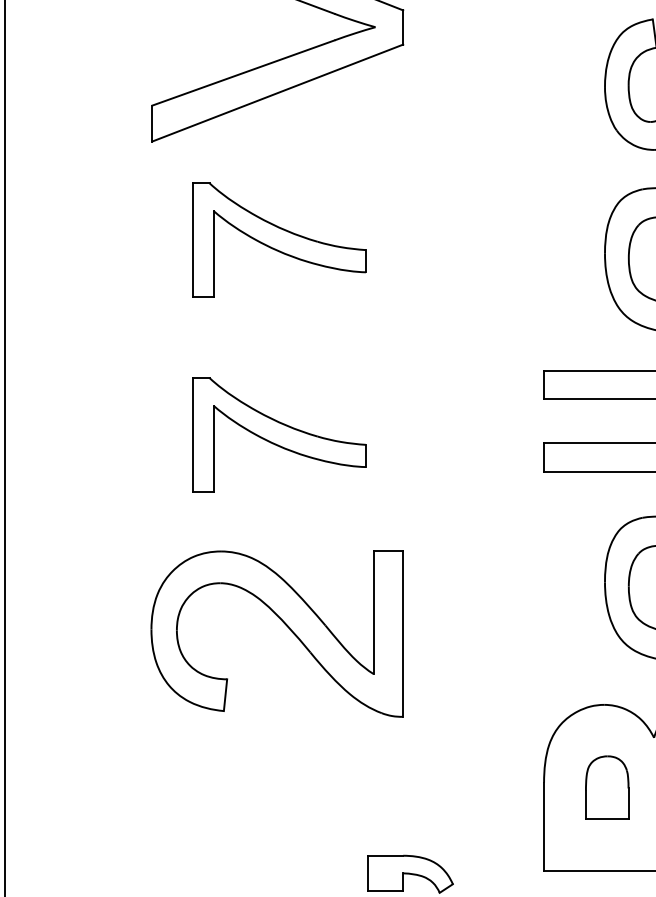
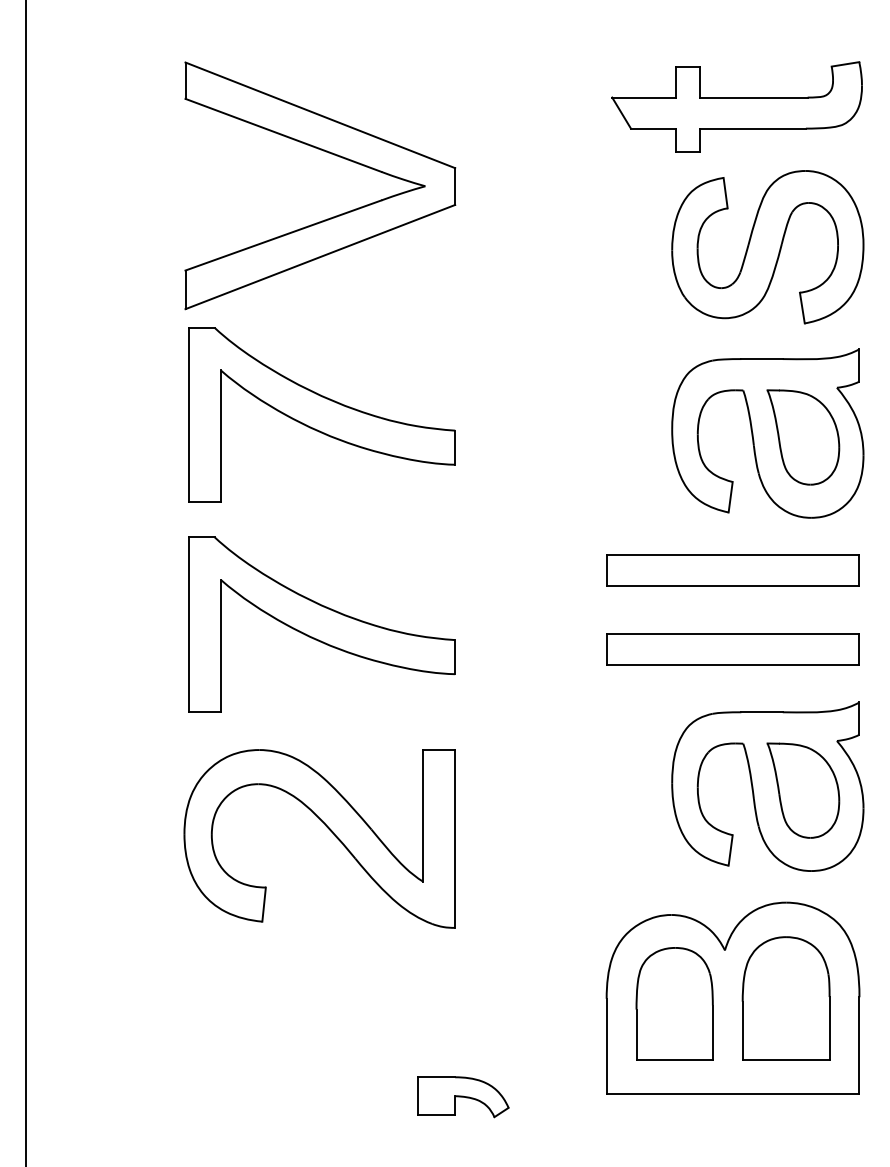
part: (278, 239) -> (321, 414), size x1.43
part: (278, 434) -> (321, 624), size x1.43
part: (607, 787) -> (674, 1003), size x1.67

